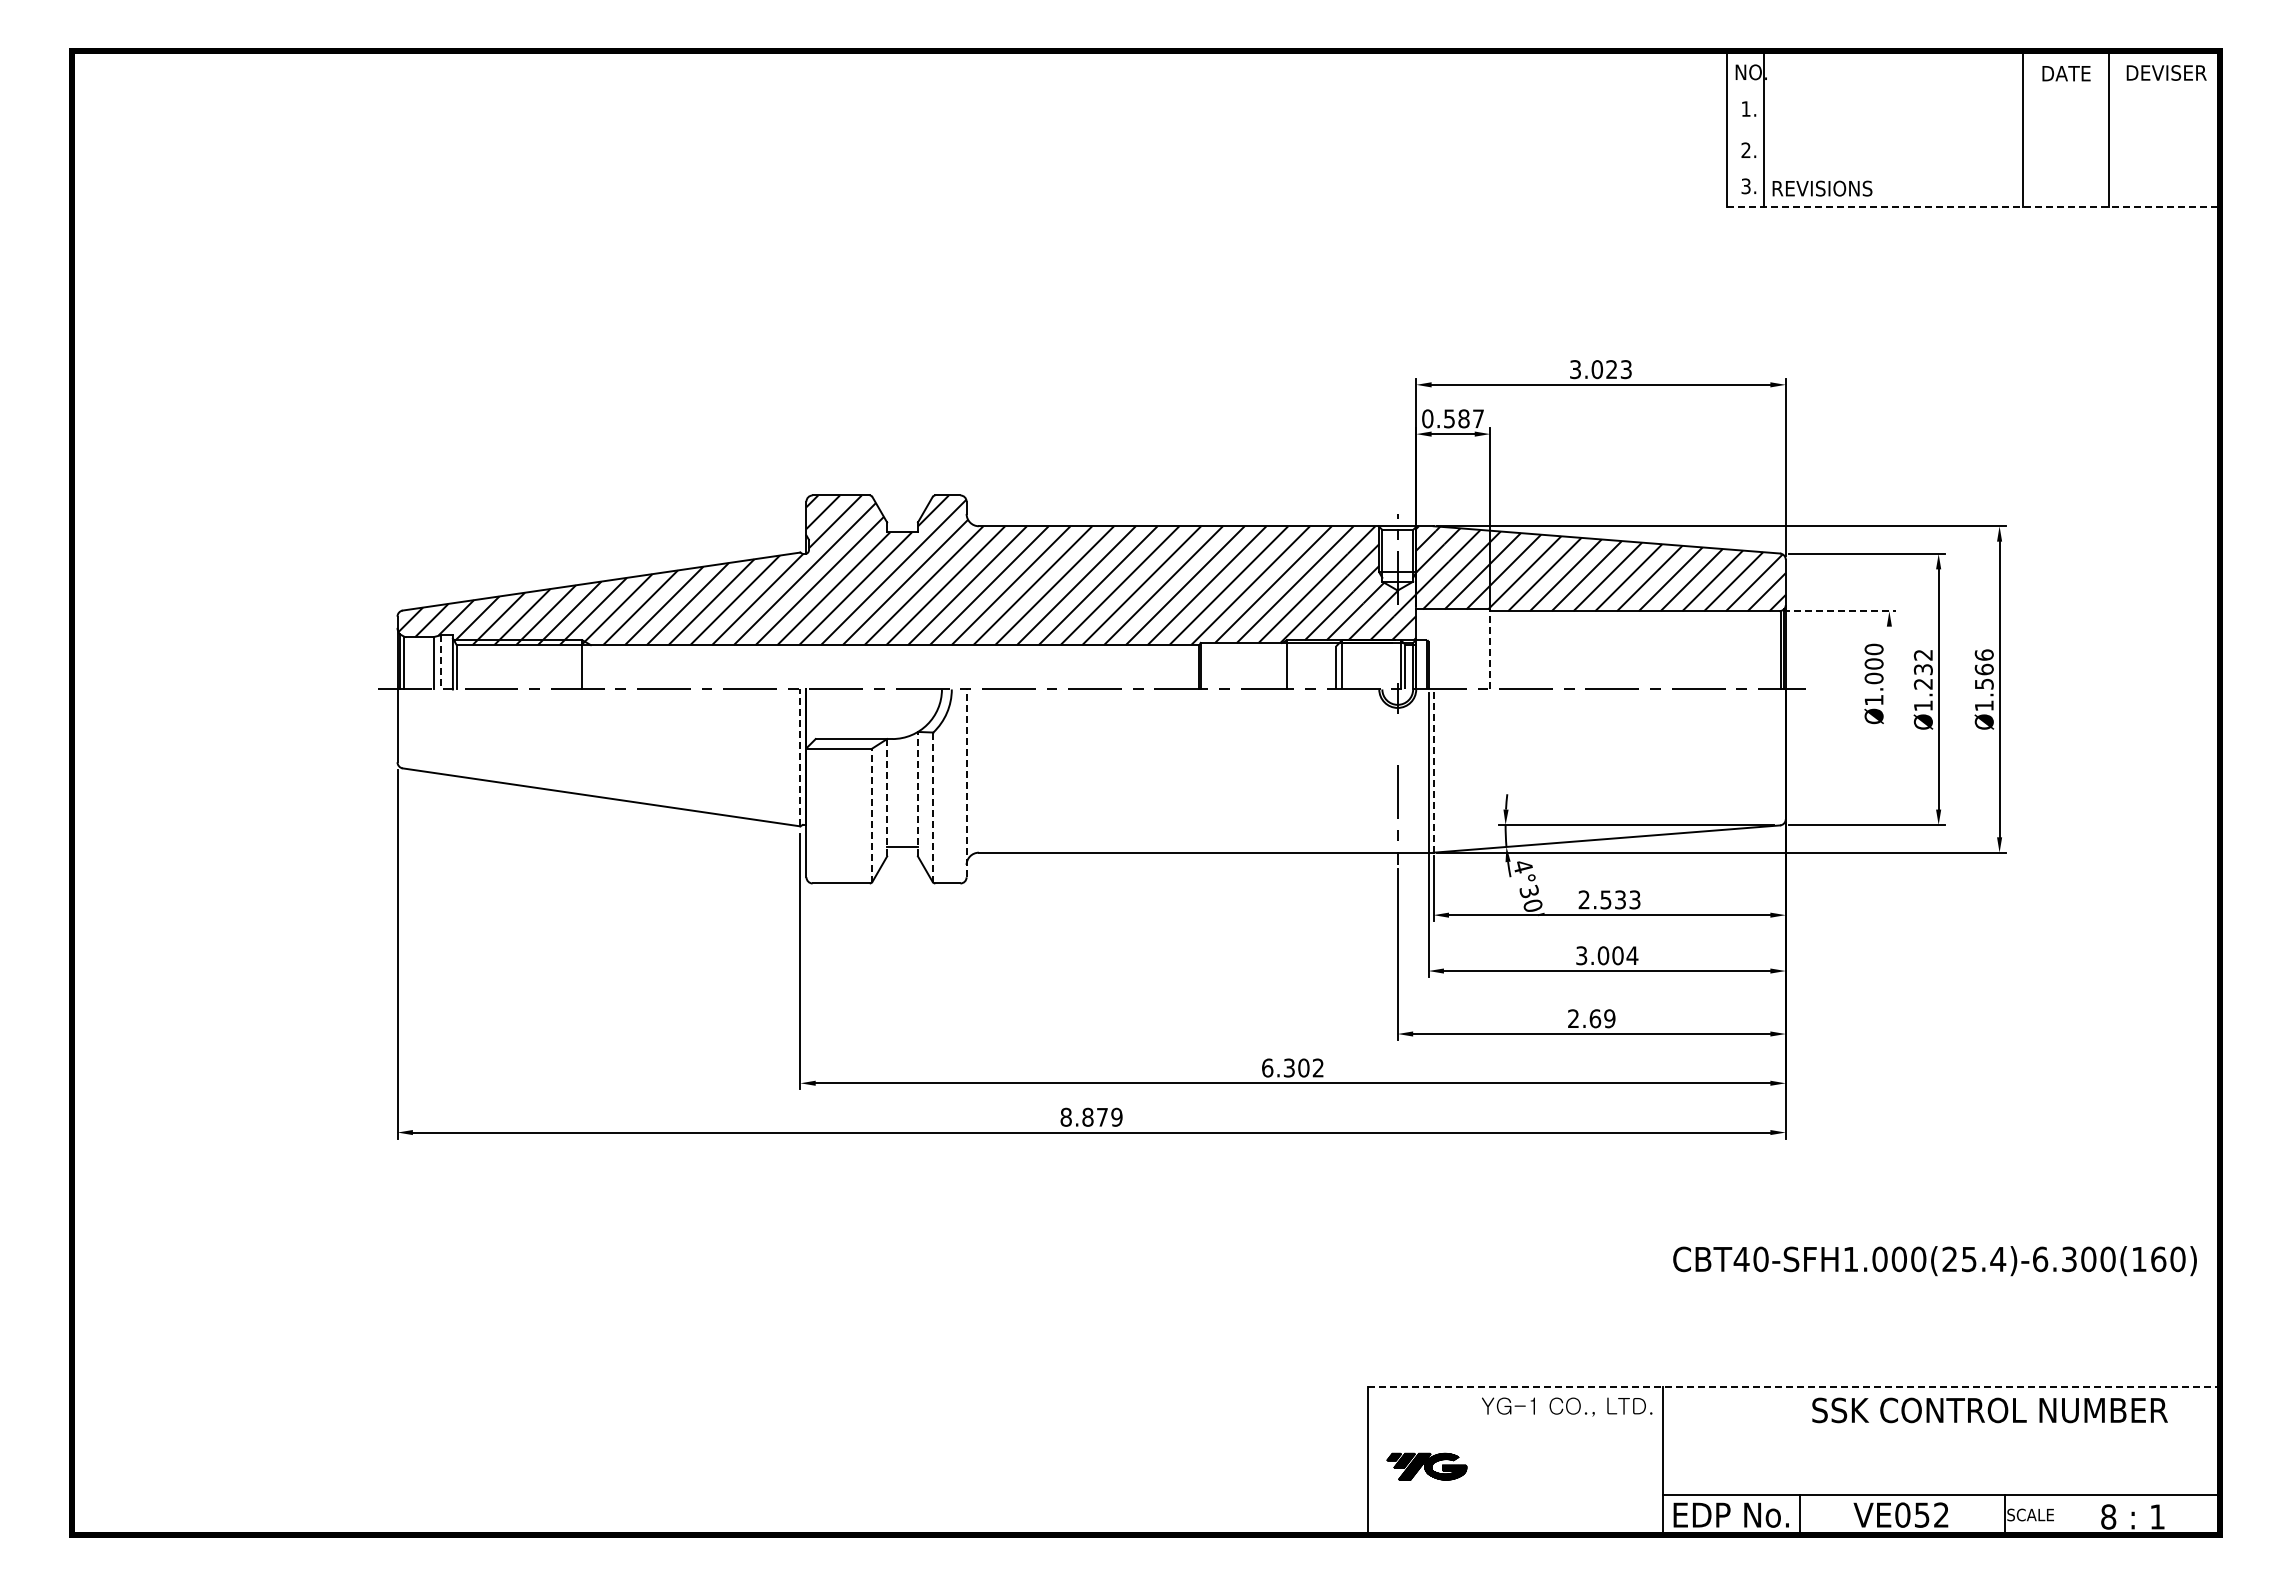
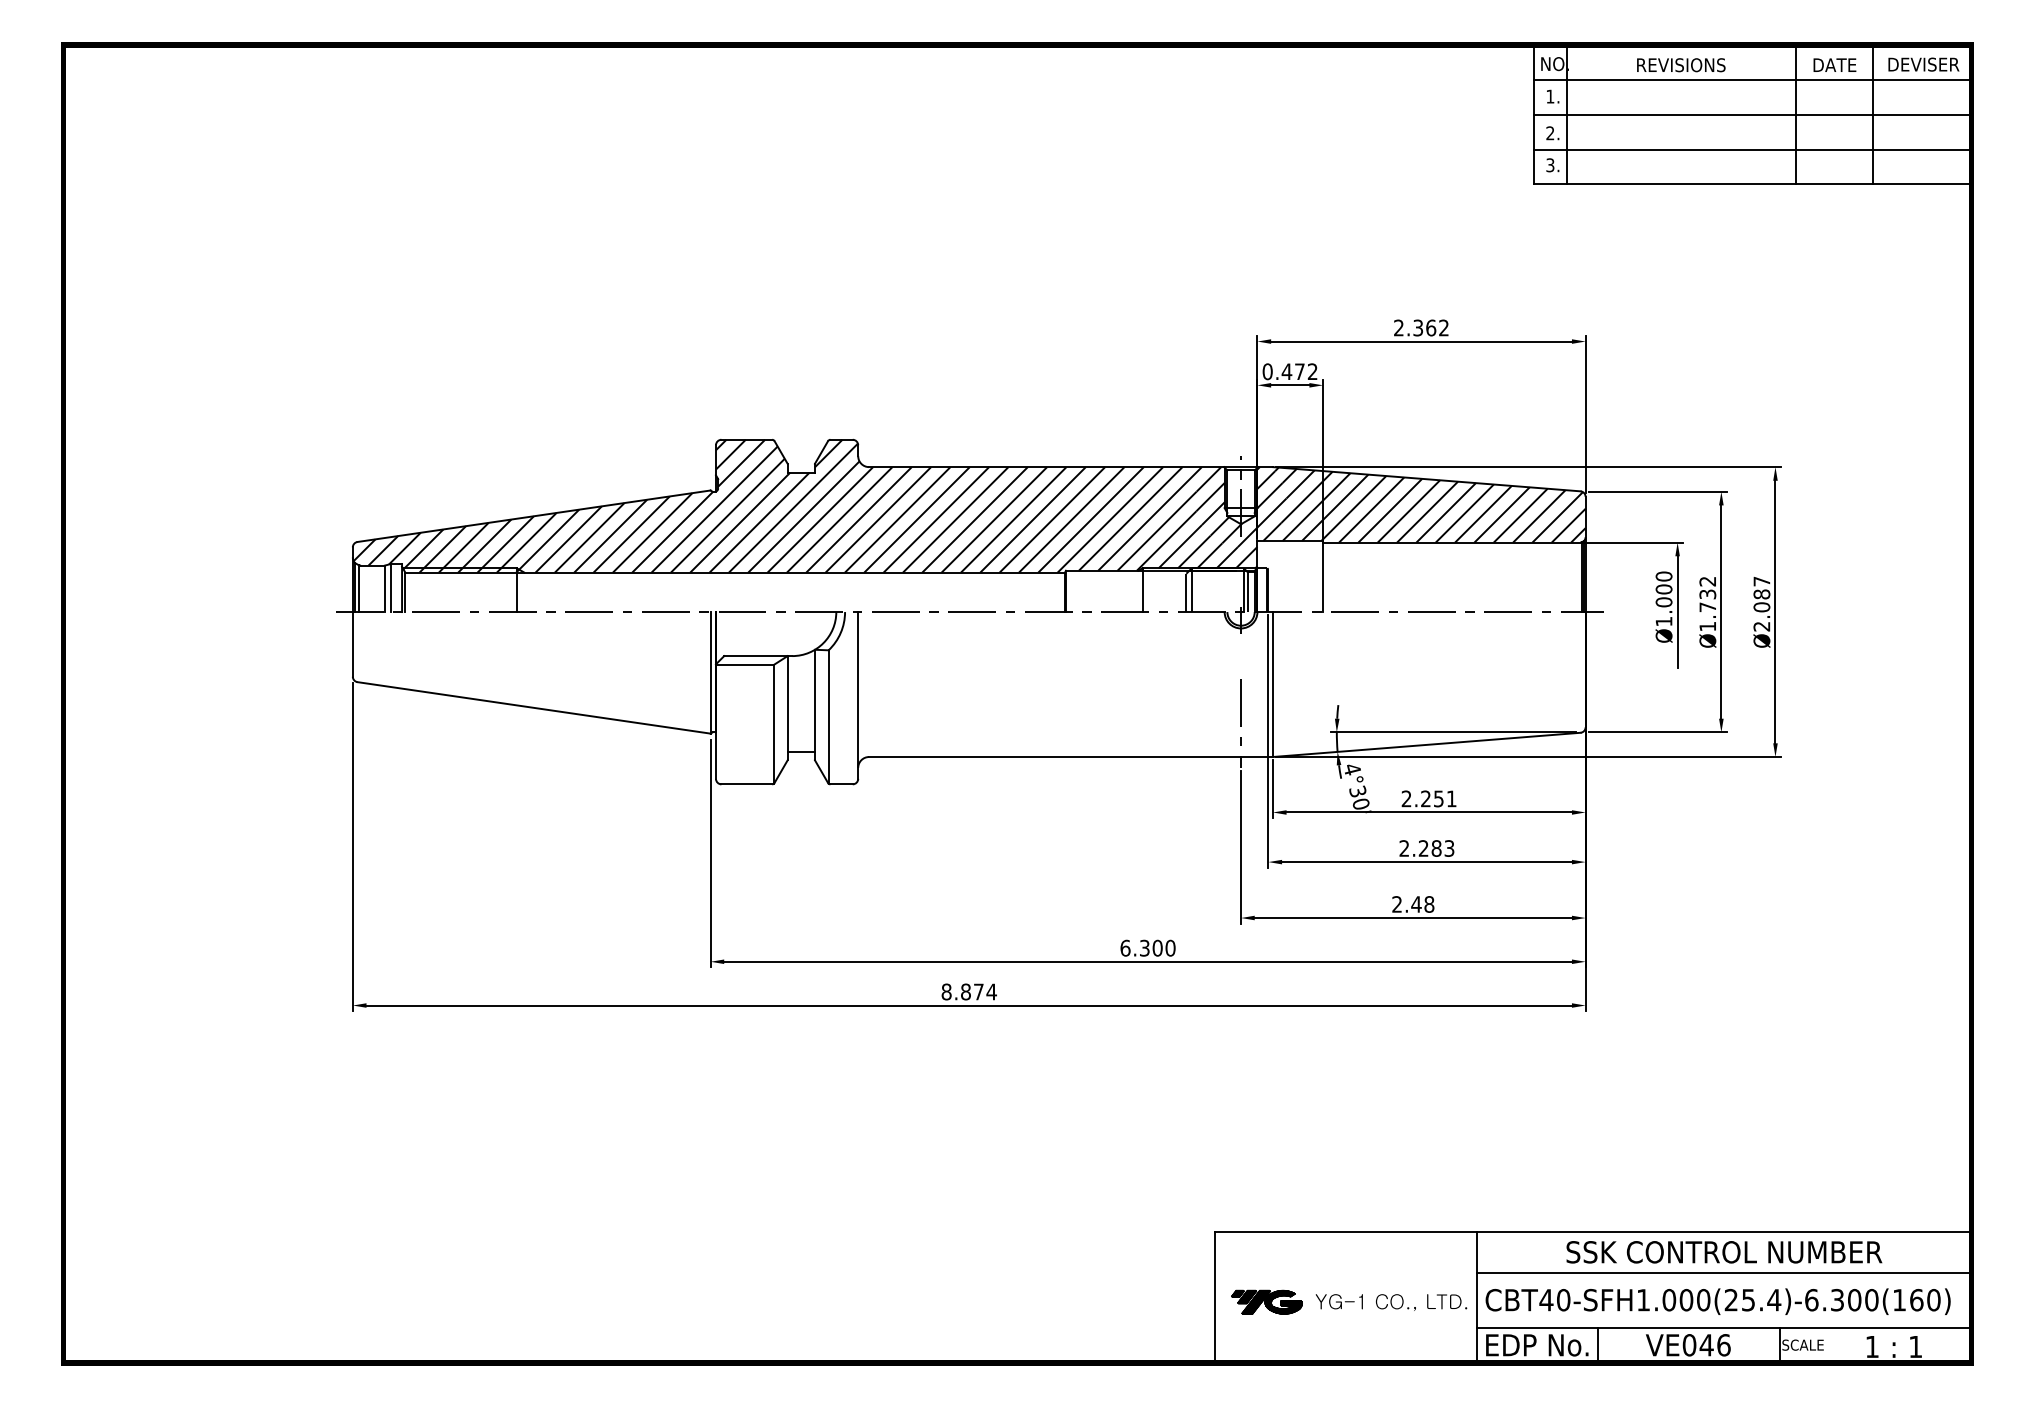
line: (1973, 90) -> (1752, 80), added
line: (1973, 129) -> (1752, 114), added
line: (1973, 169) -> (1752, 150), added
text: (1822, 188) -> (1681, 65), moved
line: (1974, 207) -> (1753, 184), dashed -> solid
text: (1600, 369) -> (1421, 327), 3.023 -> 2.362
text: (1463, 418) -> (1299, 371), 0.587 -> 0.472
line: (1839, 611) -> (1633, 542), dashed -> solid
line: (1490, 648) -> (1323, 575), dashed -> solid
line: (440, 662) -> (391, 588), dashed -> solid
text: (1983, 680) -> (1761, 604), Ø1.566 -> Ø2.087
text: (1922, 683) -> (1707, 606), Ø1.232 -> Ø1.732
line: (1889, 689) -> (1677, 612), added
line: (800, 757) -> (710, 672), dashed -> solid
line: (1433, 771) -> (1272, 684), dashed -> solid
line: (966, 783) -> (858, 695), dashed -> solid
line: (917, 793) -> (814, 704), dashed -> solid
line: (887, 797) -> (787, 707), dashed -> solid
line: (933, 807) -> (828, 716), dashed -> solid
line: (871, 815) -> (773, 723), dashed -> solid
text: (1620, 899) -> (1438, 798), 2.533 -> 2.251
text: (1607, 955) -> (1427, 848), 3.004 -> 2.283
text: (1602, 1018) -> (1422, 904), 2.69 -> 2.48
text: (1318, 1067) -> (1170, 947), 6.302 -> 6.300
text: (1116, 1116) -> (991, 991), 8.879 -> 8.874
text: (1934, 1261) -> (1717, 1302), moved
line: (1794, 1387) -> (1593, 1231), dashed -> solid
text: (1567, 1406) -> (1391, 1302), moved
text: (1989, 1410) -> (1723, 1252), moved
line: (1941, 1433) -> (1723, 1272), added
text: (1931, 1514) -> (1715, 1344), VE052 -> VE046
text: (2108, 1516) -> (1872, 1346), 8 -> 1

